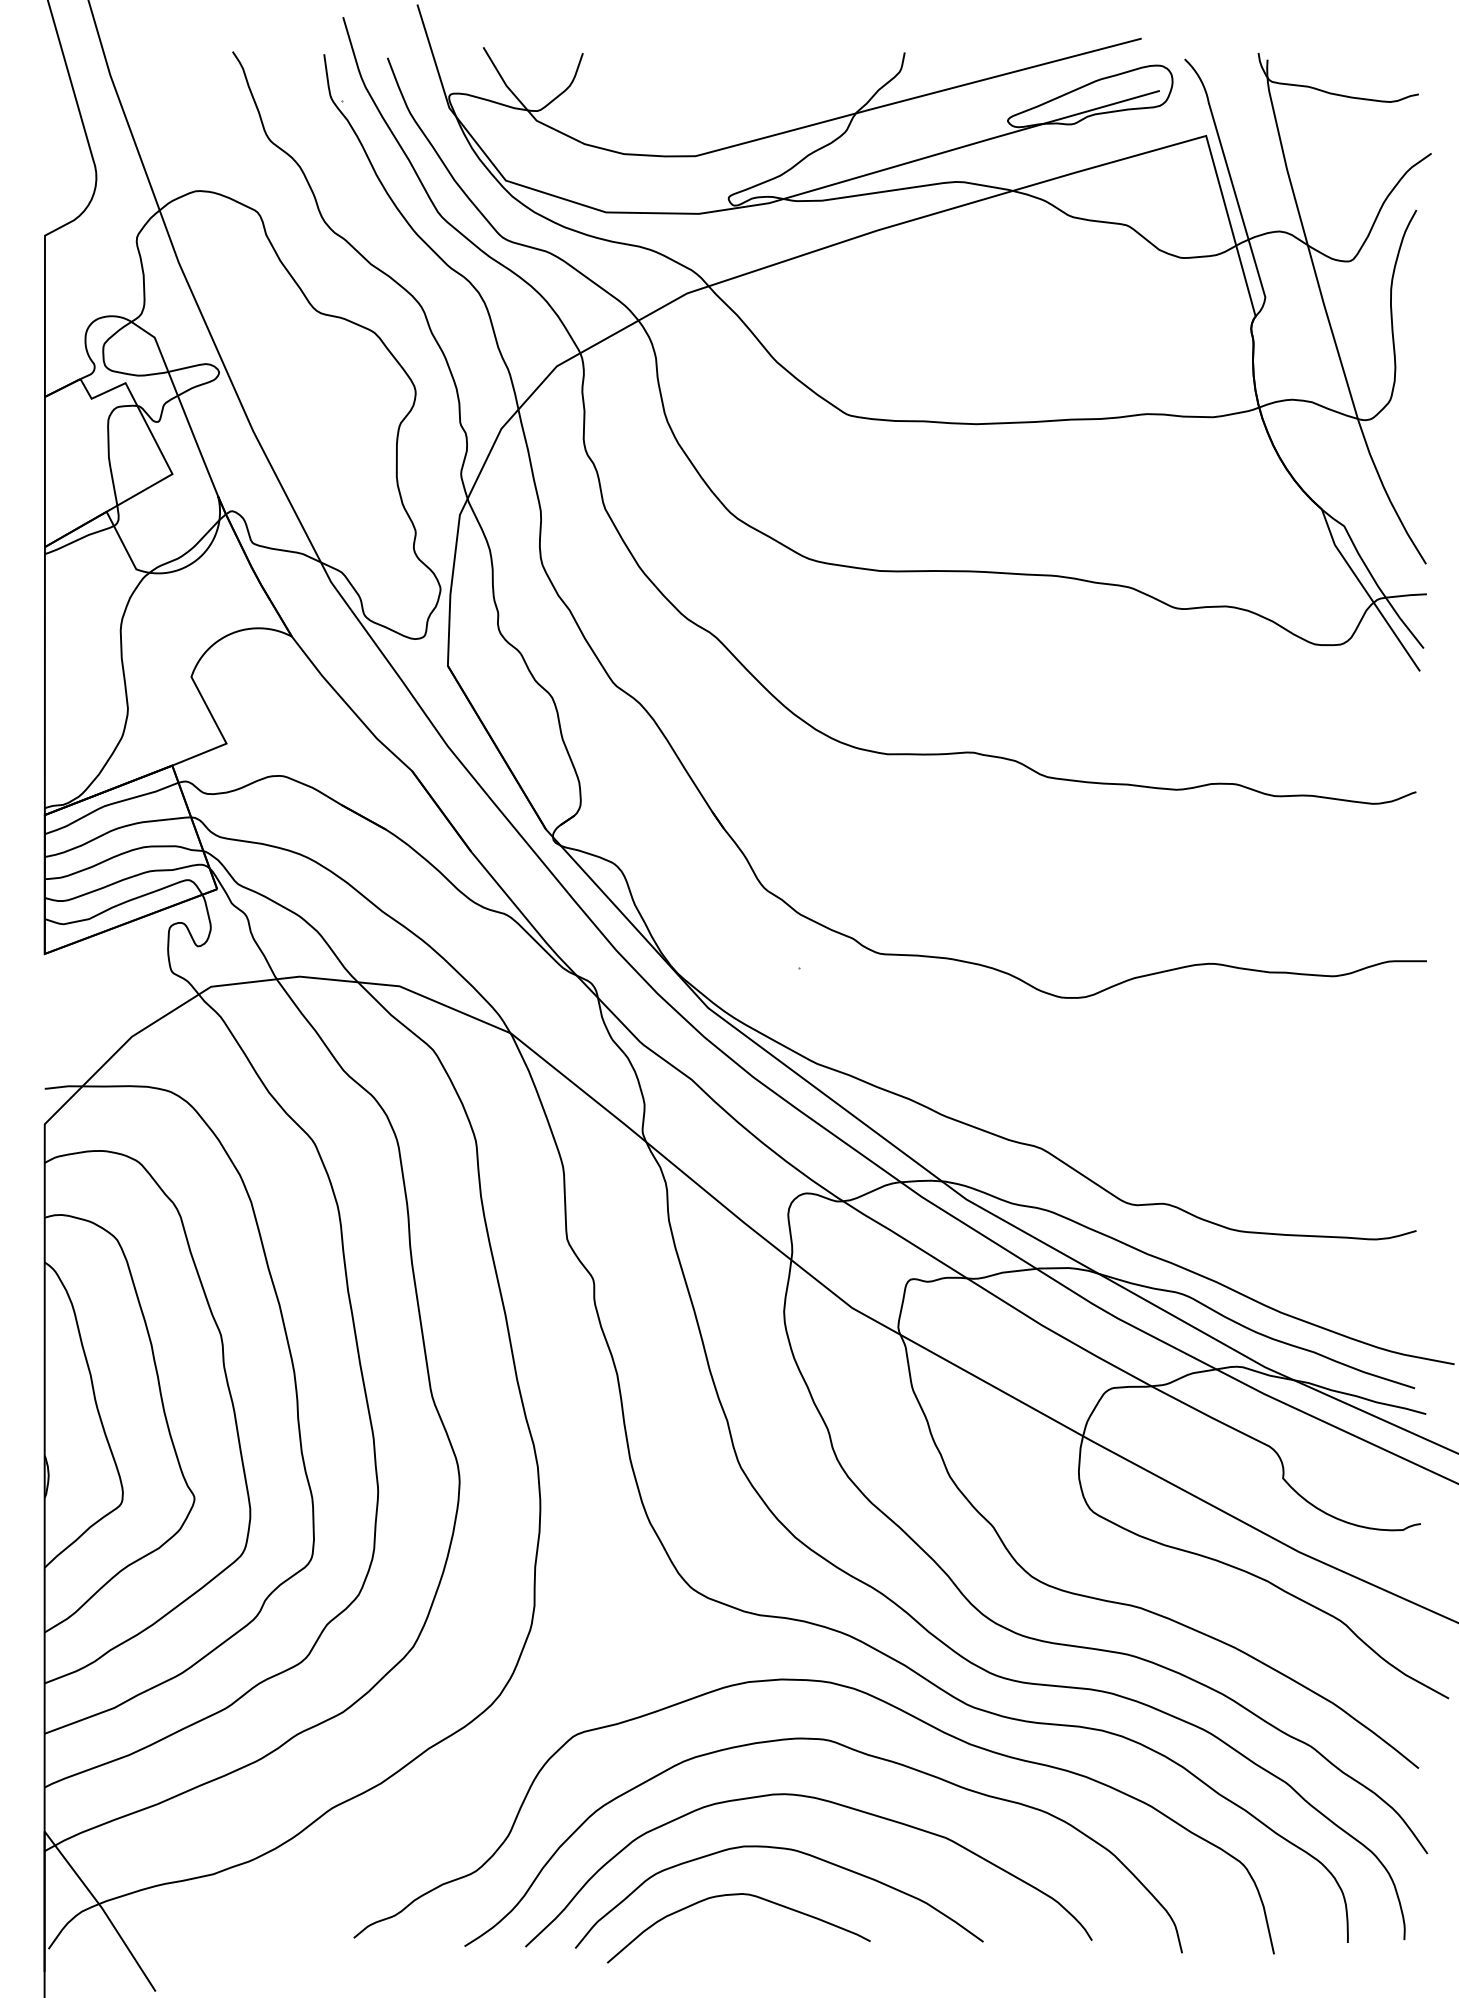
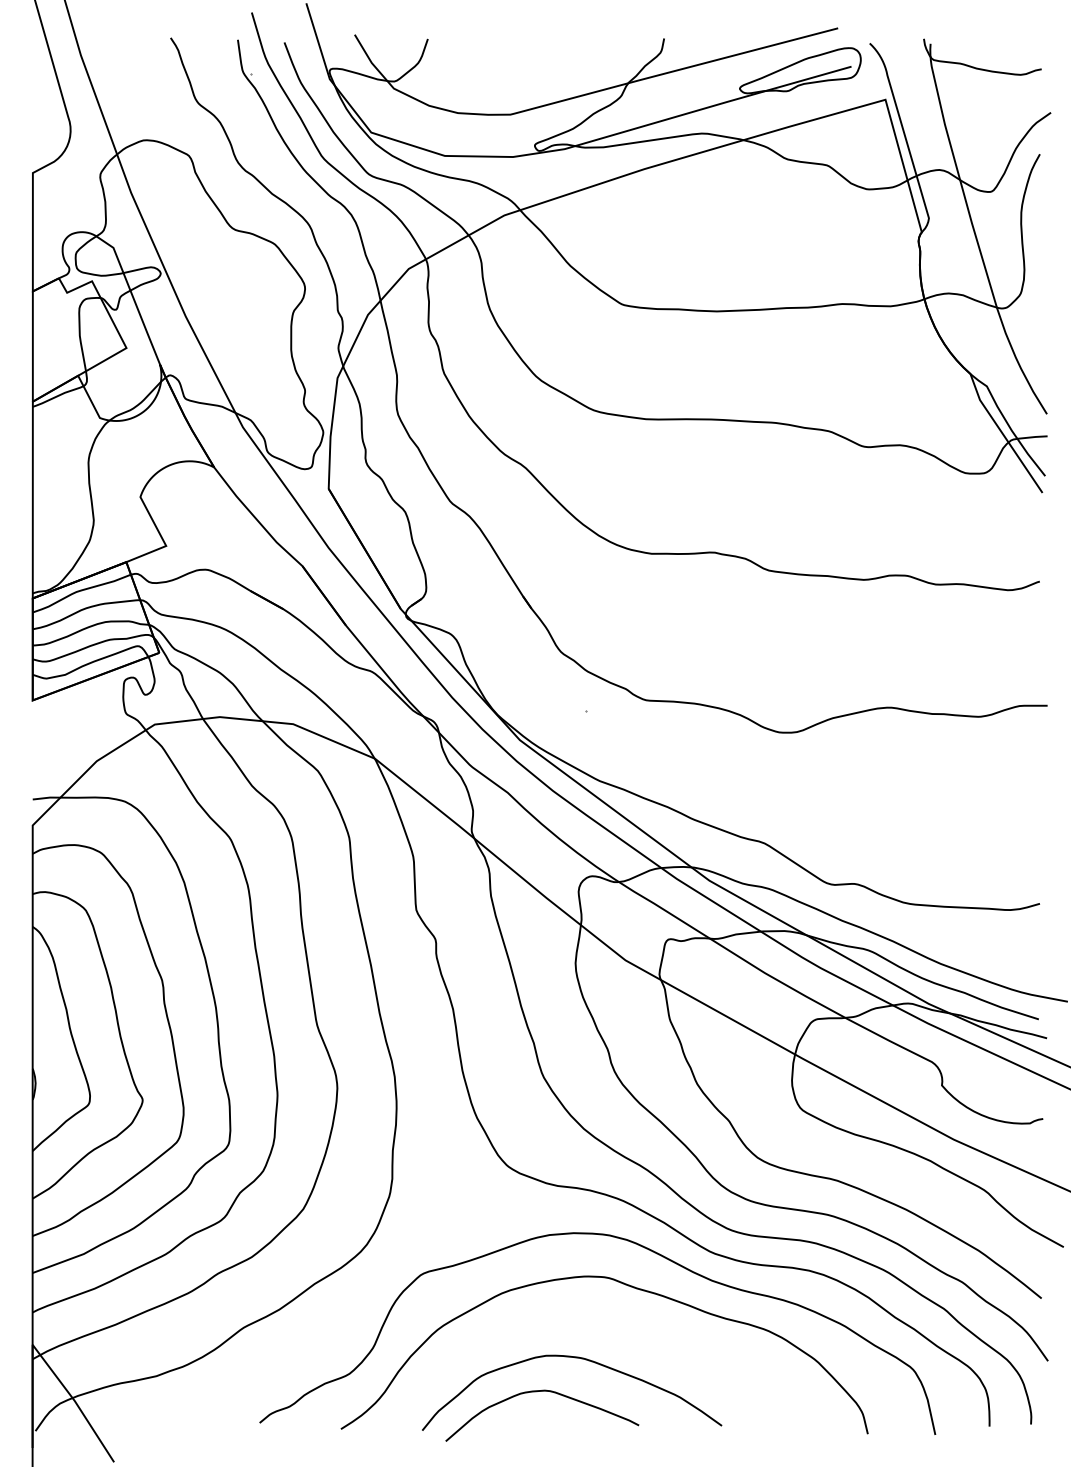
curve: (826, 1802) -> (606, 1323), removed

